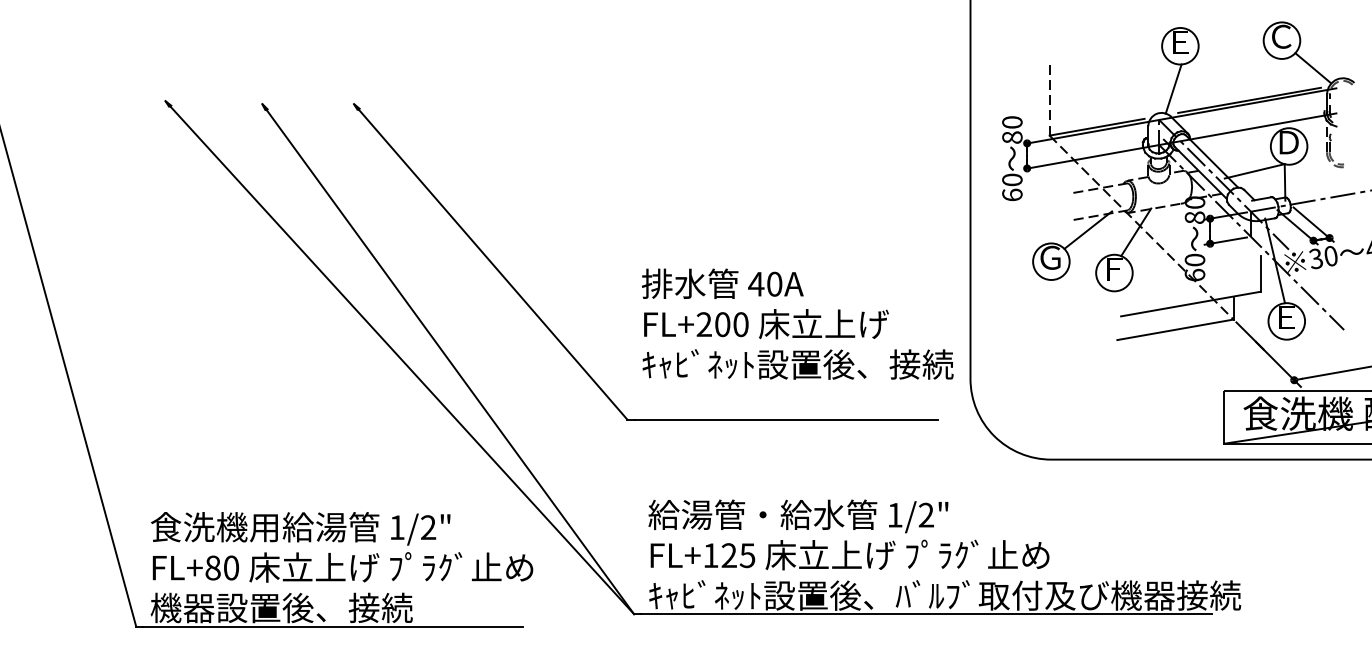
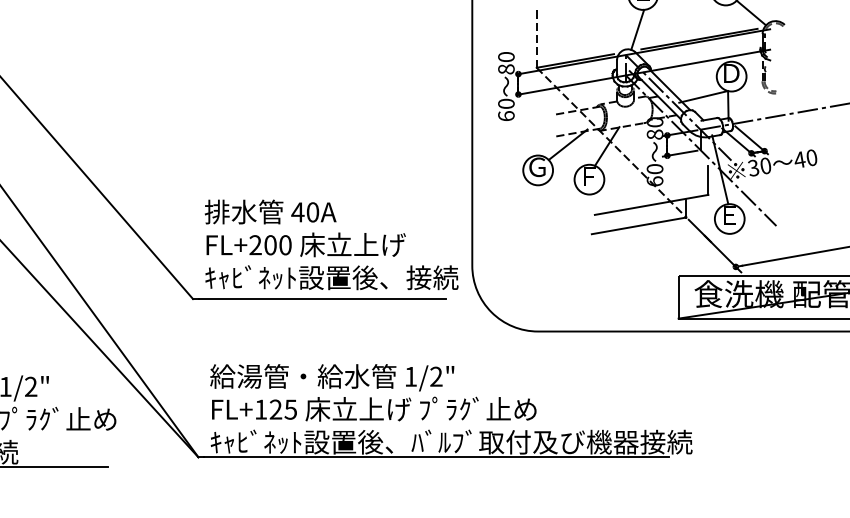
text: (797, 323) -> (331, 244), moved

